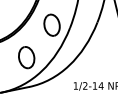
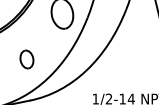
part: (26, 57) -> (26, 59), size x0.6

